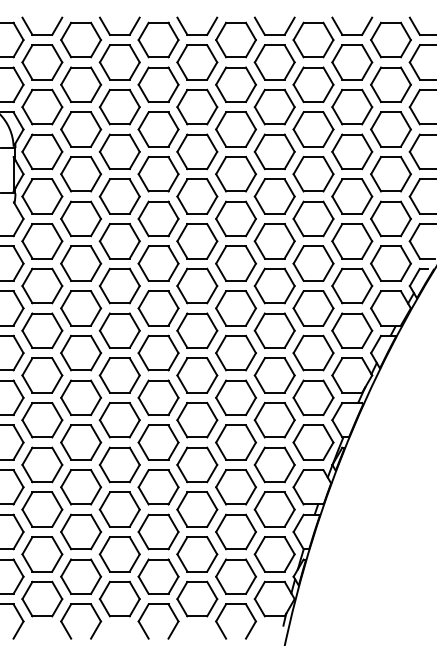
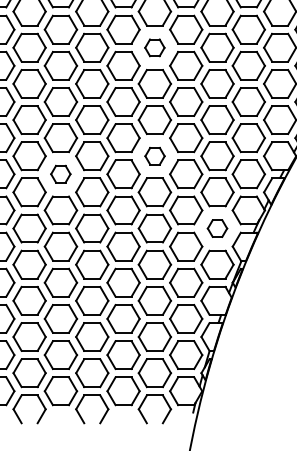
part: (235, 174) -> (154, 47), size x0.6
part: (236, 308) -> (155, 156), size x0.6
part: (119, 330) -> (60, 174), size x0.6
part: (313, 397) -> (217, 228), size x0.6

